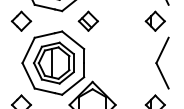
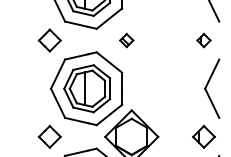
part: (88, 21) -> (126, 40), size x0.6
part: (154, 21) -> (203, 40), size x0.6

